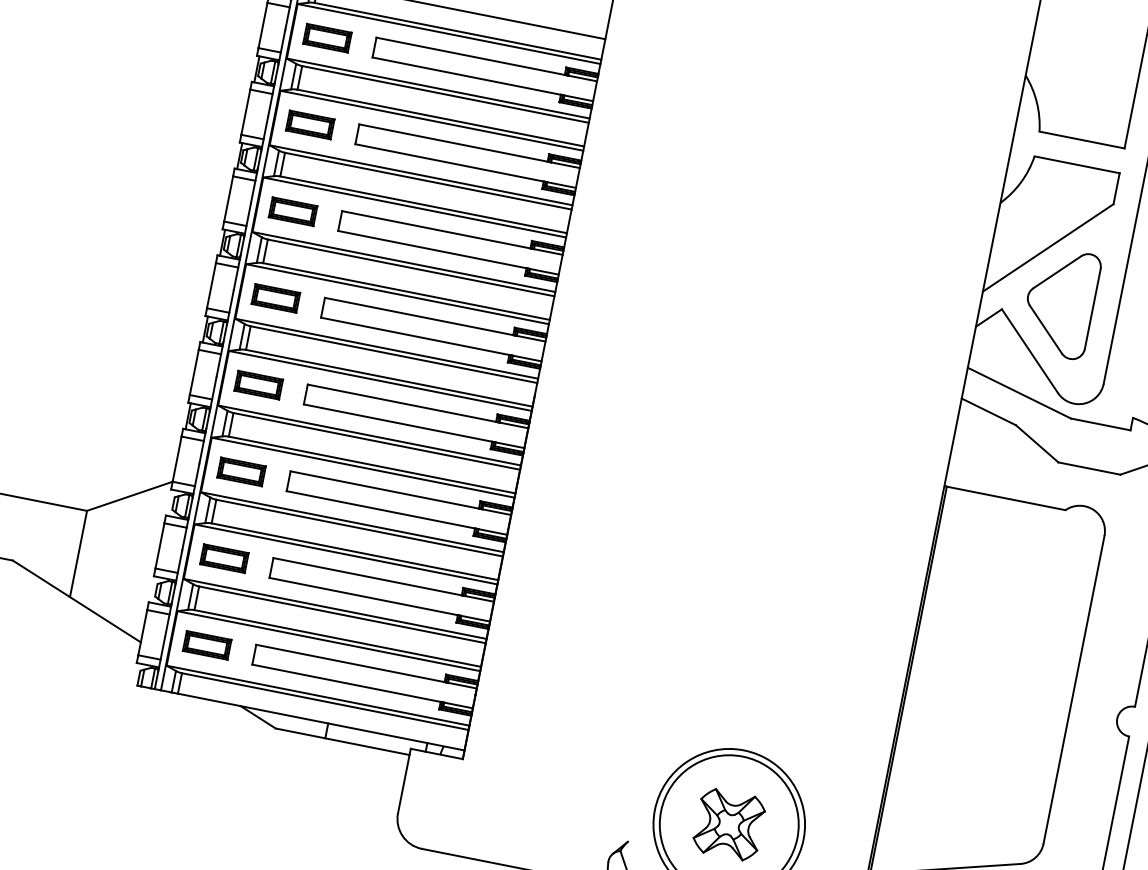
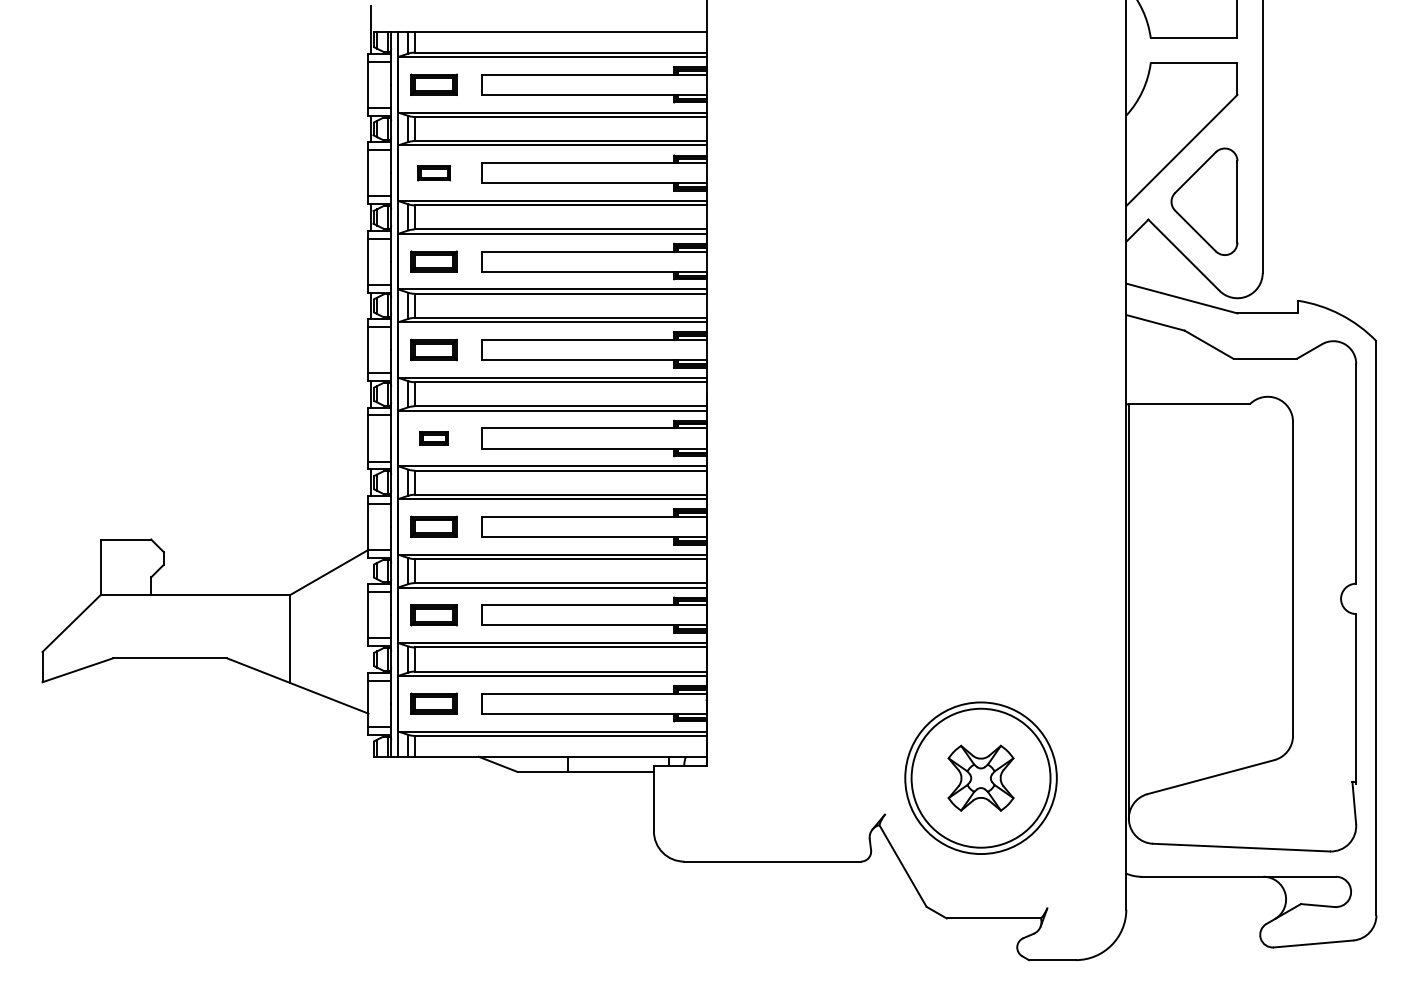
part: (309, 125) -> (433, 173), size x0.7
part: (258, 385) -> (433, 438), size x0.6

